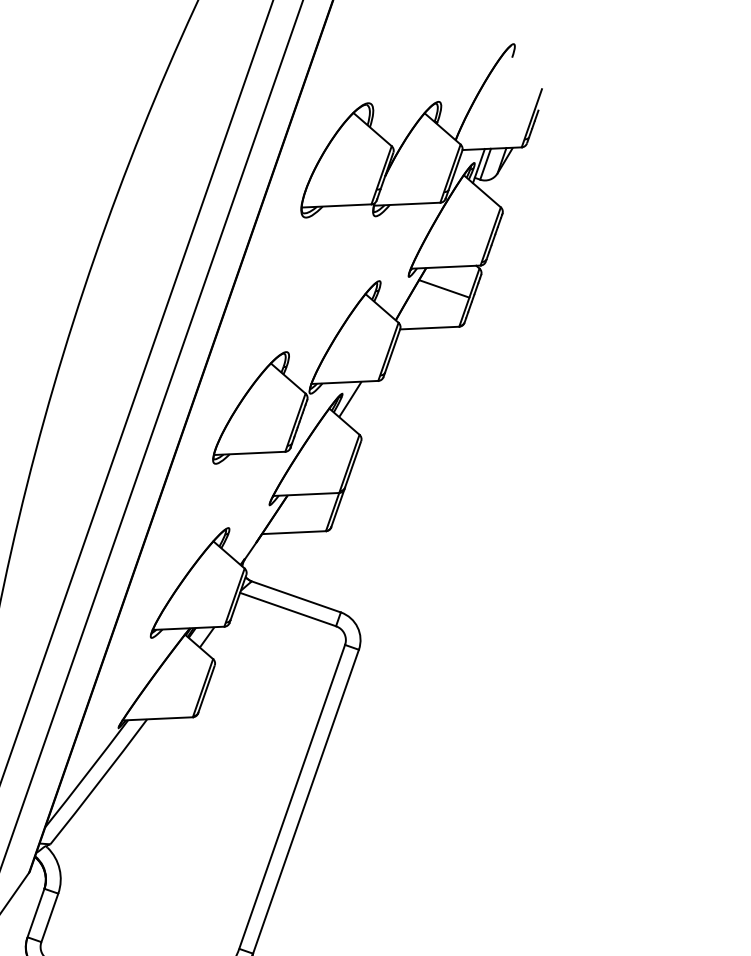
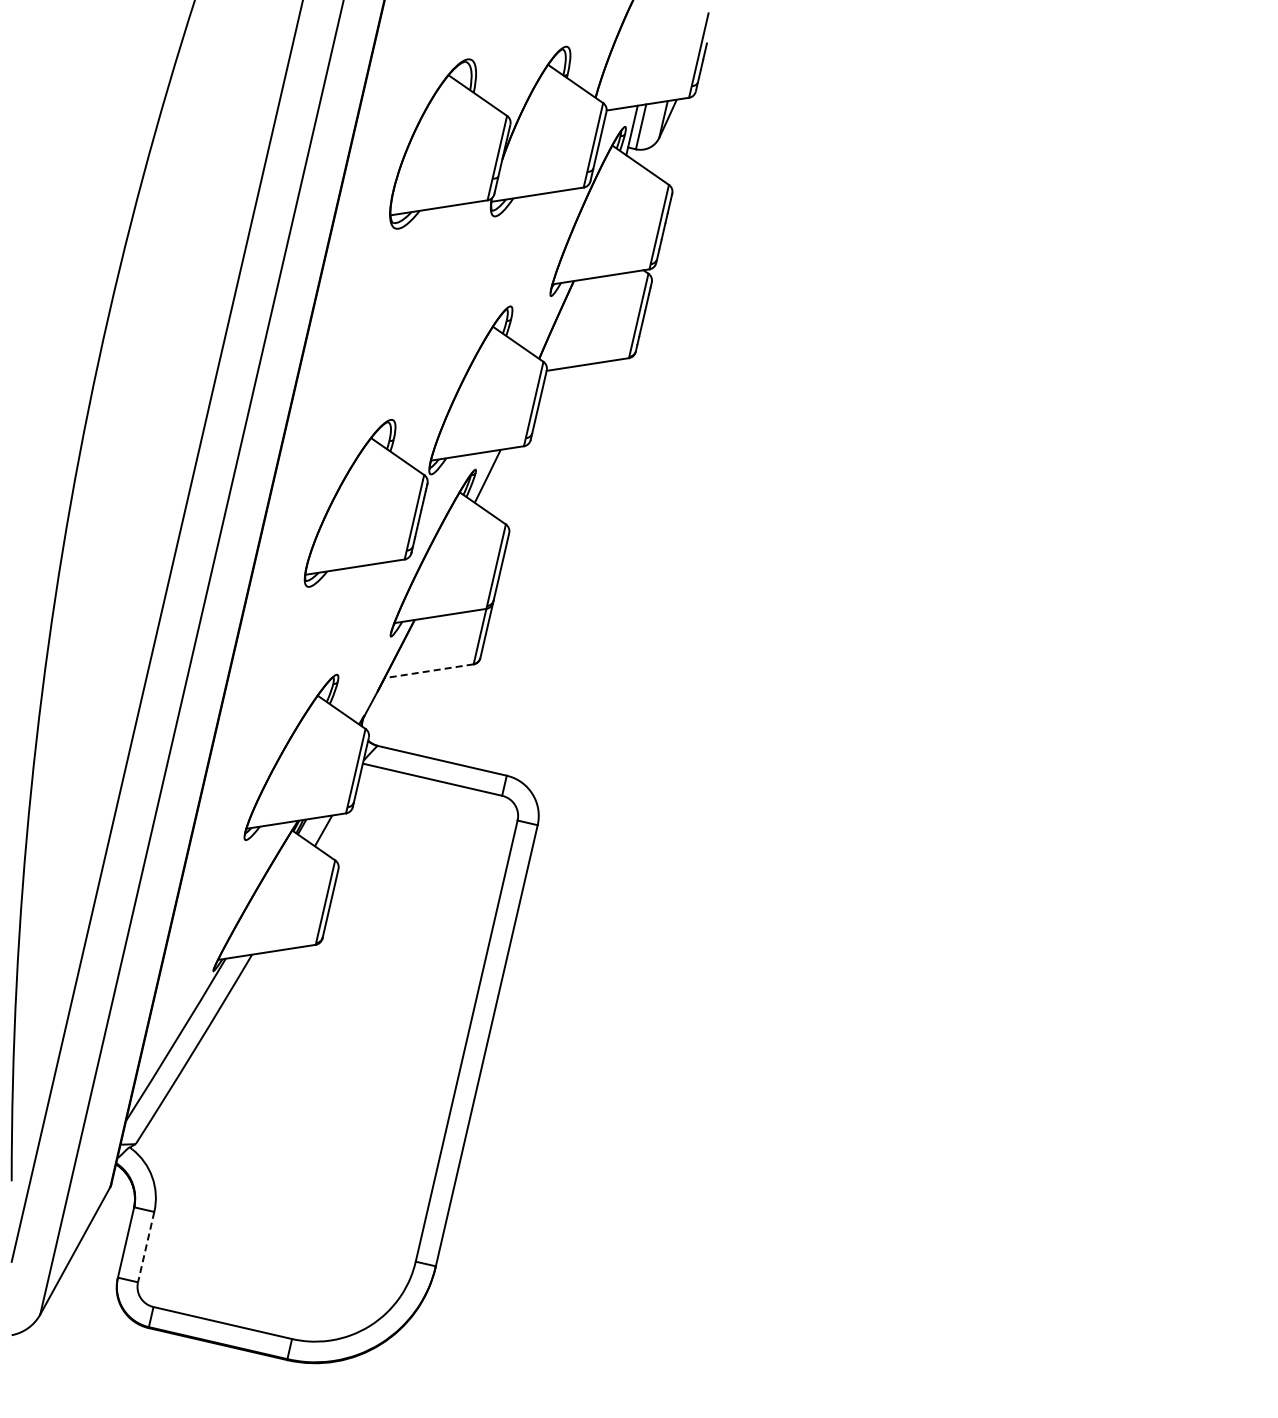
line: (443, 288) -> (601, 307), removed
line: (293, 532) -> (428, 671), solid -> dashed
line: (50, 918) -> (146, 1247), solid -> dashed

